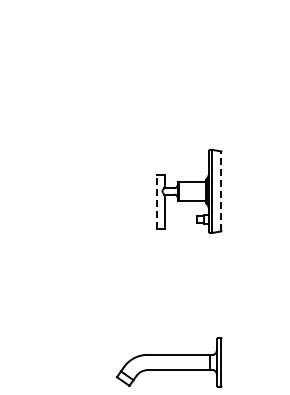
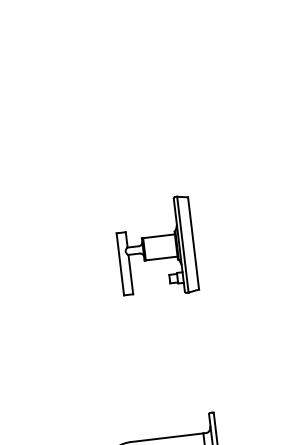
line: (221, 191) -> (193, 243), dashed -> solid
line: (156, 201) -> (120, 263), dashed -> solid

